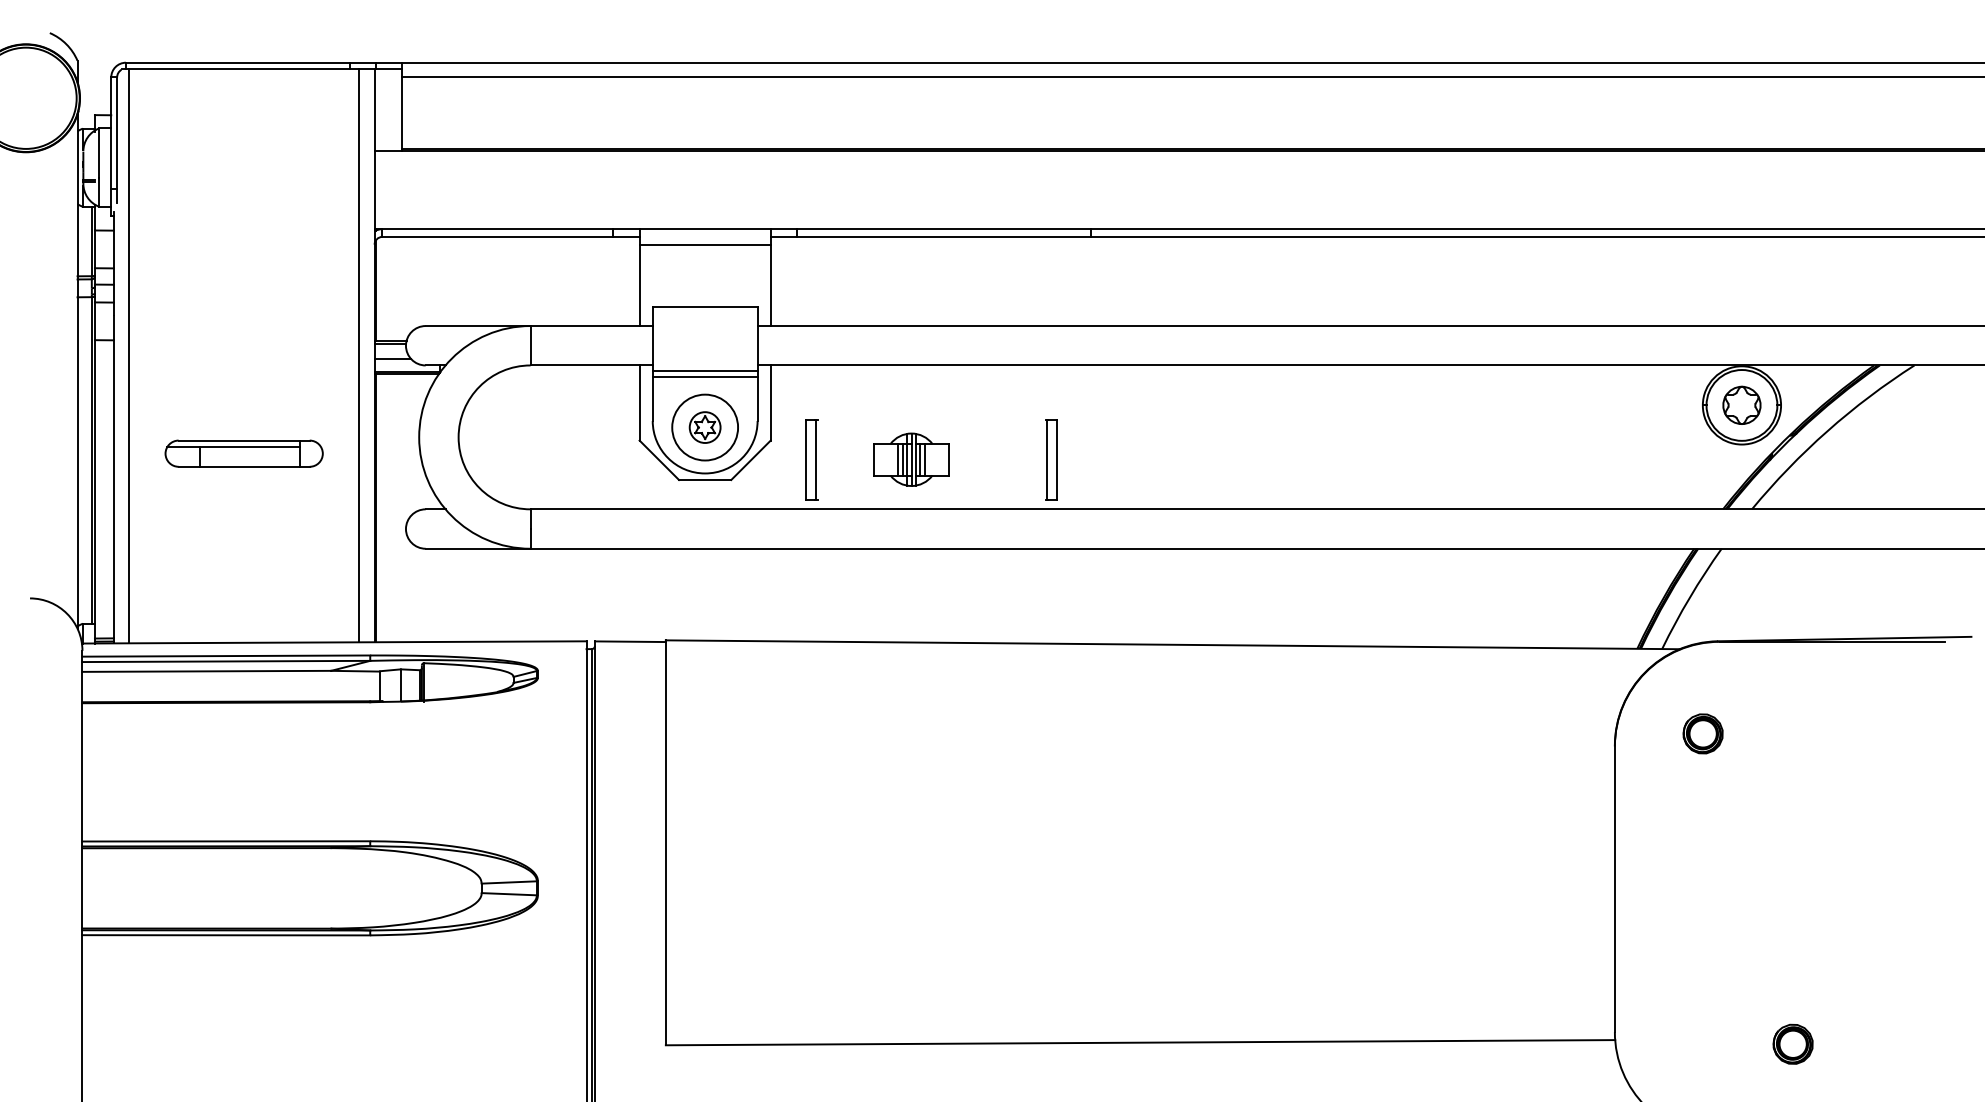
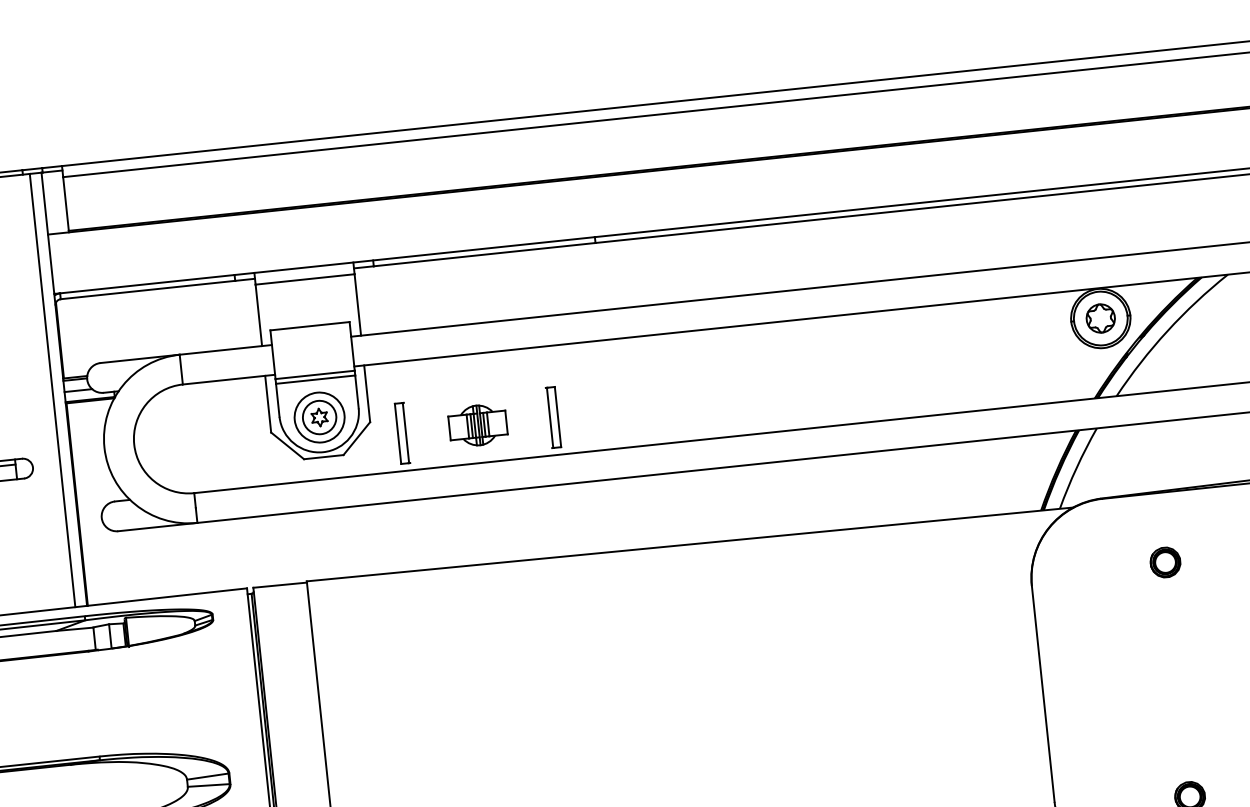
circle: (705, 427) -> (319, 417), size x1.43
part: (1051, 459) -> (553, 417), moved
part: (1702, 733) -> (1165, 562), moved

